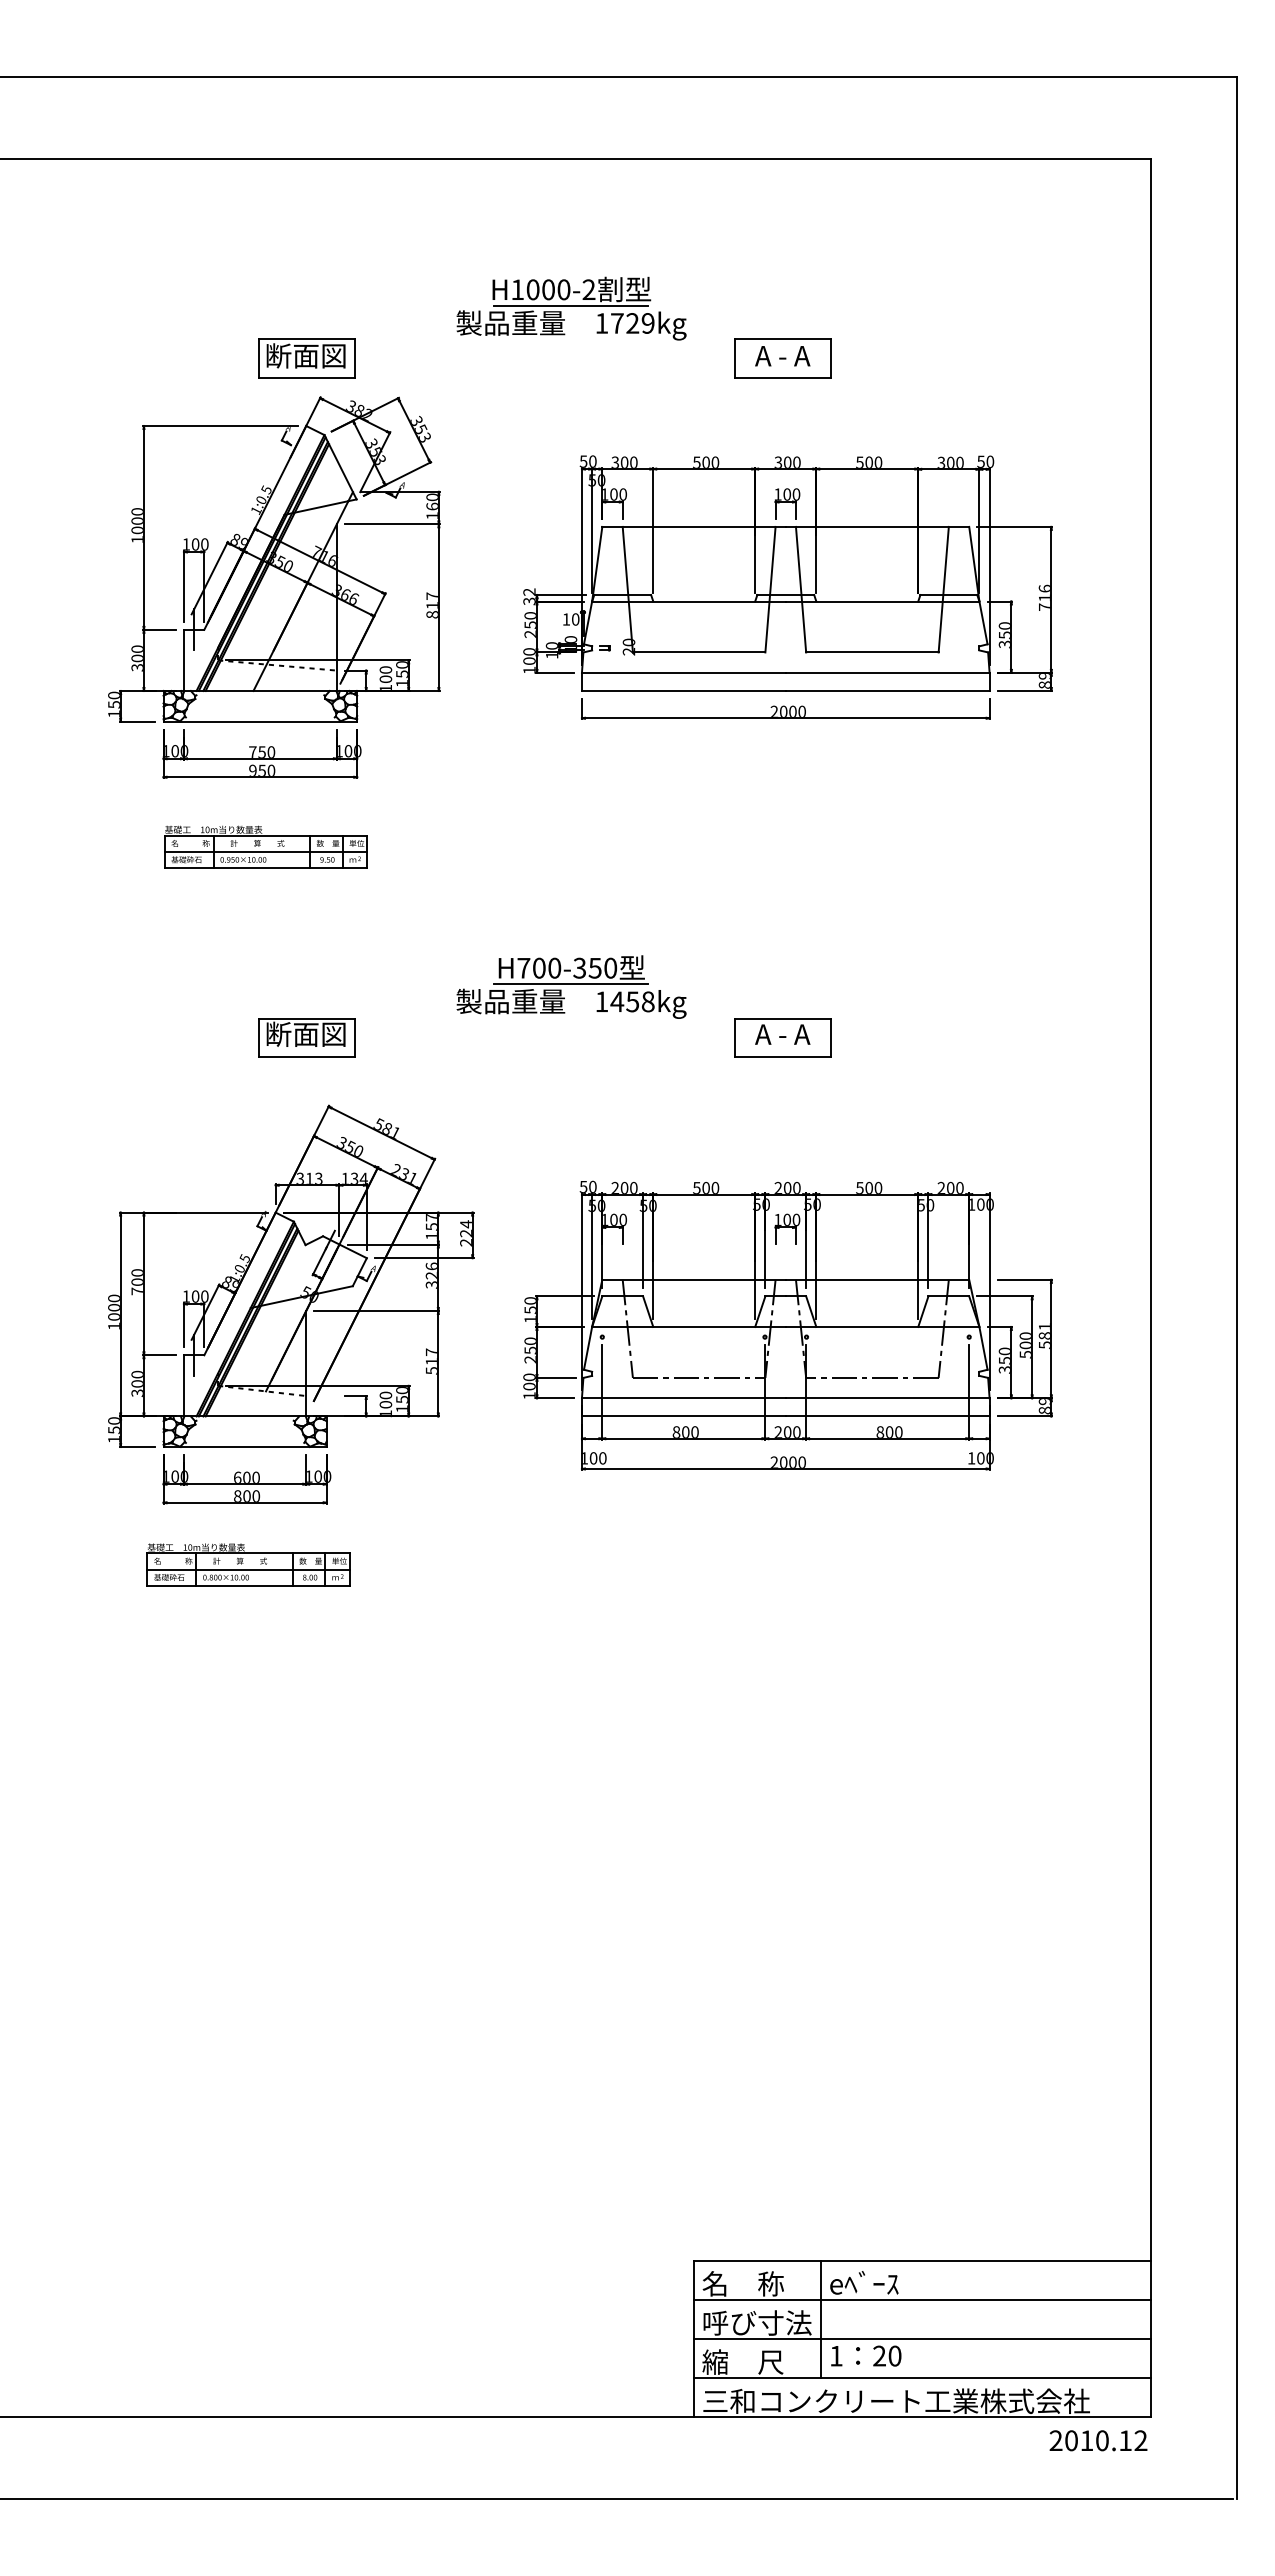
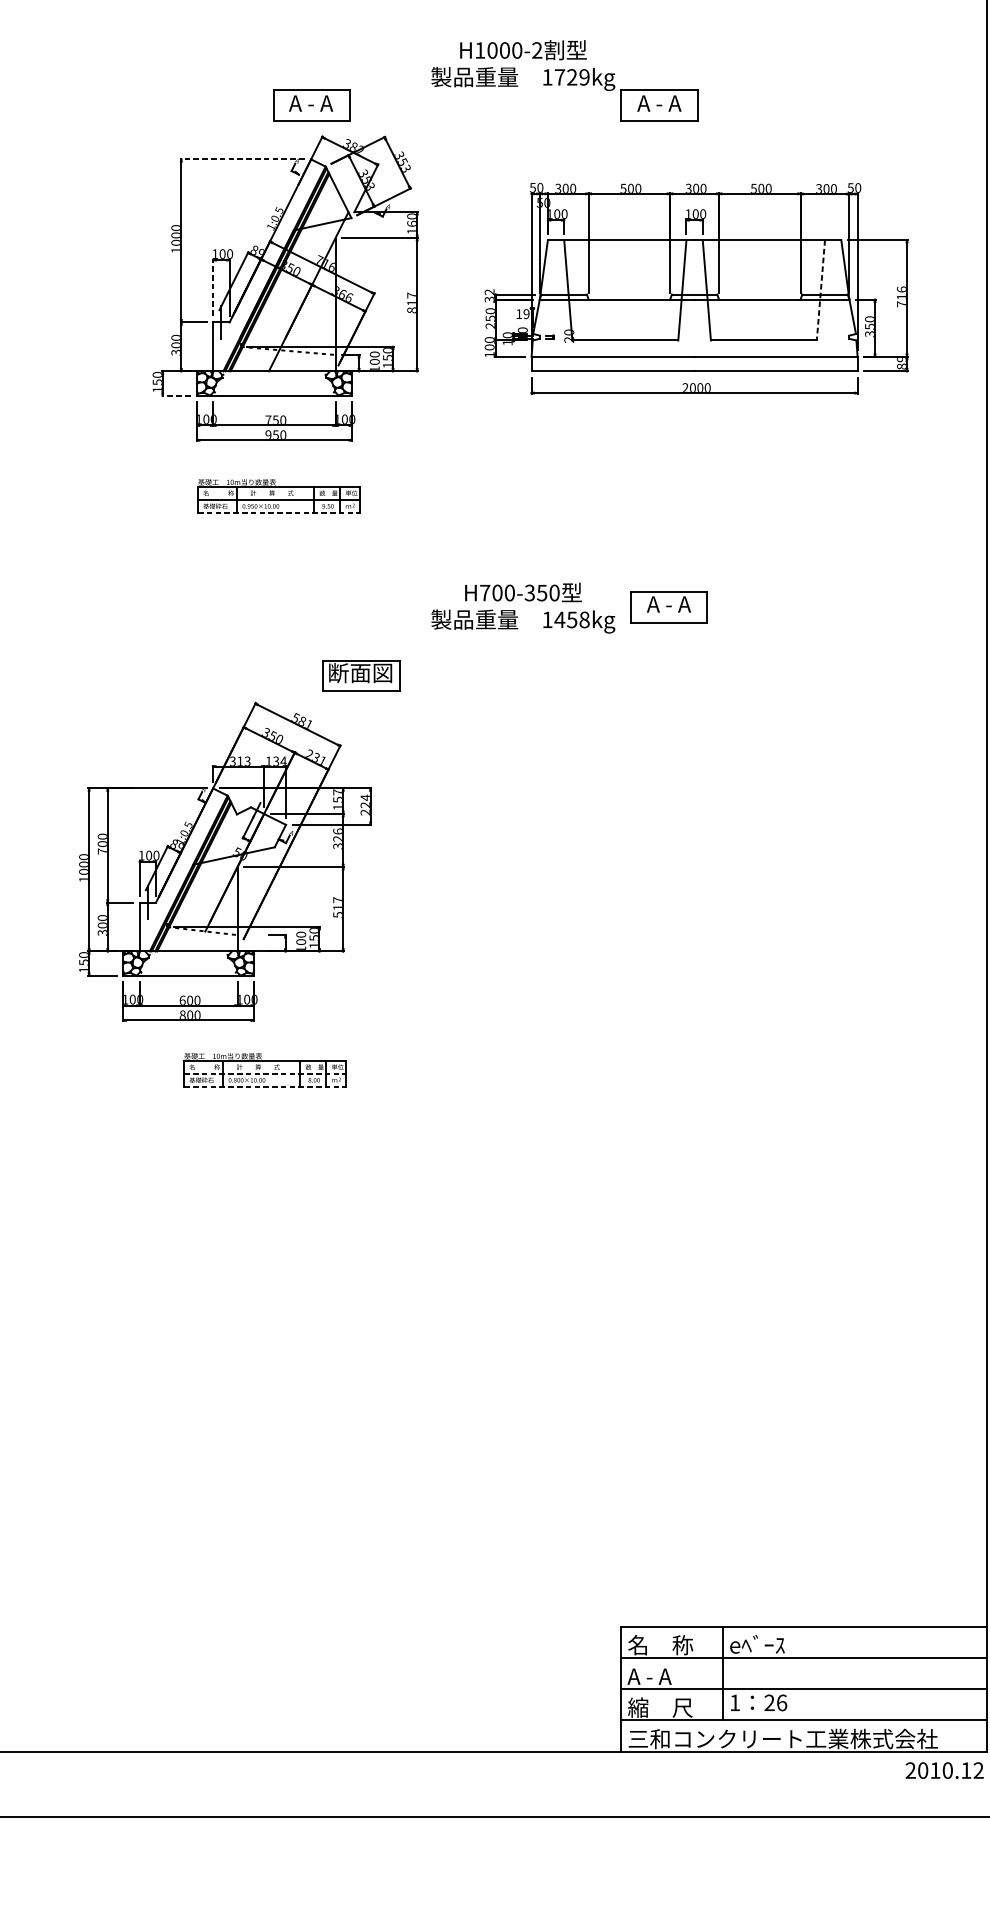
line: (570, 305) -> (522, 63), removed
text: (305, 355) -> (310, 103), 断面図 -> A - A
part: (782, 358) -> (659, 105), moved
line: (220, 426) -> (242, 159), solid -> dashed
line: (183, 585) -> (212, 286), solid -> dashed
line: (943, 589) -> (820, 290), solid -> dashed
text: (575, 619) -> (526, 314), 10 -> 19
line: (137, 721) -> (176, 395), solid -> dashed
line: (266, 868) -> (279, 513), solid -> dashed
line: (570, 984) -> (522, 606), removed
part: (306, 1037) -> (360, 675), moved
part: (782, 1037) -> (668, 606), moved
part: (291, 1304) -> (225, 861), moved
part: (787, 1325) -> (695, 878), removed
line: (249, 1569) -> (265, 1073), solid -> dashed
line: (249, 1585) -> (265, 1086), solid -> dashed
text: (756, 2322) -> (671, 1676), 呼び寸法 -> A - A
text: (894, 2355) -> (781, 1702), 20 -> 26

